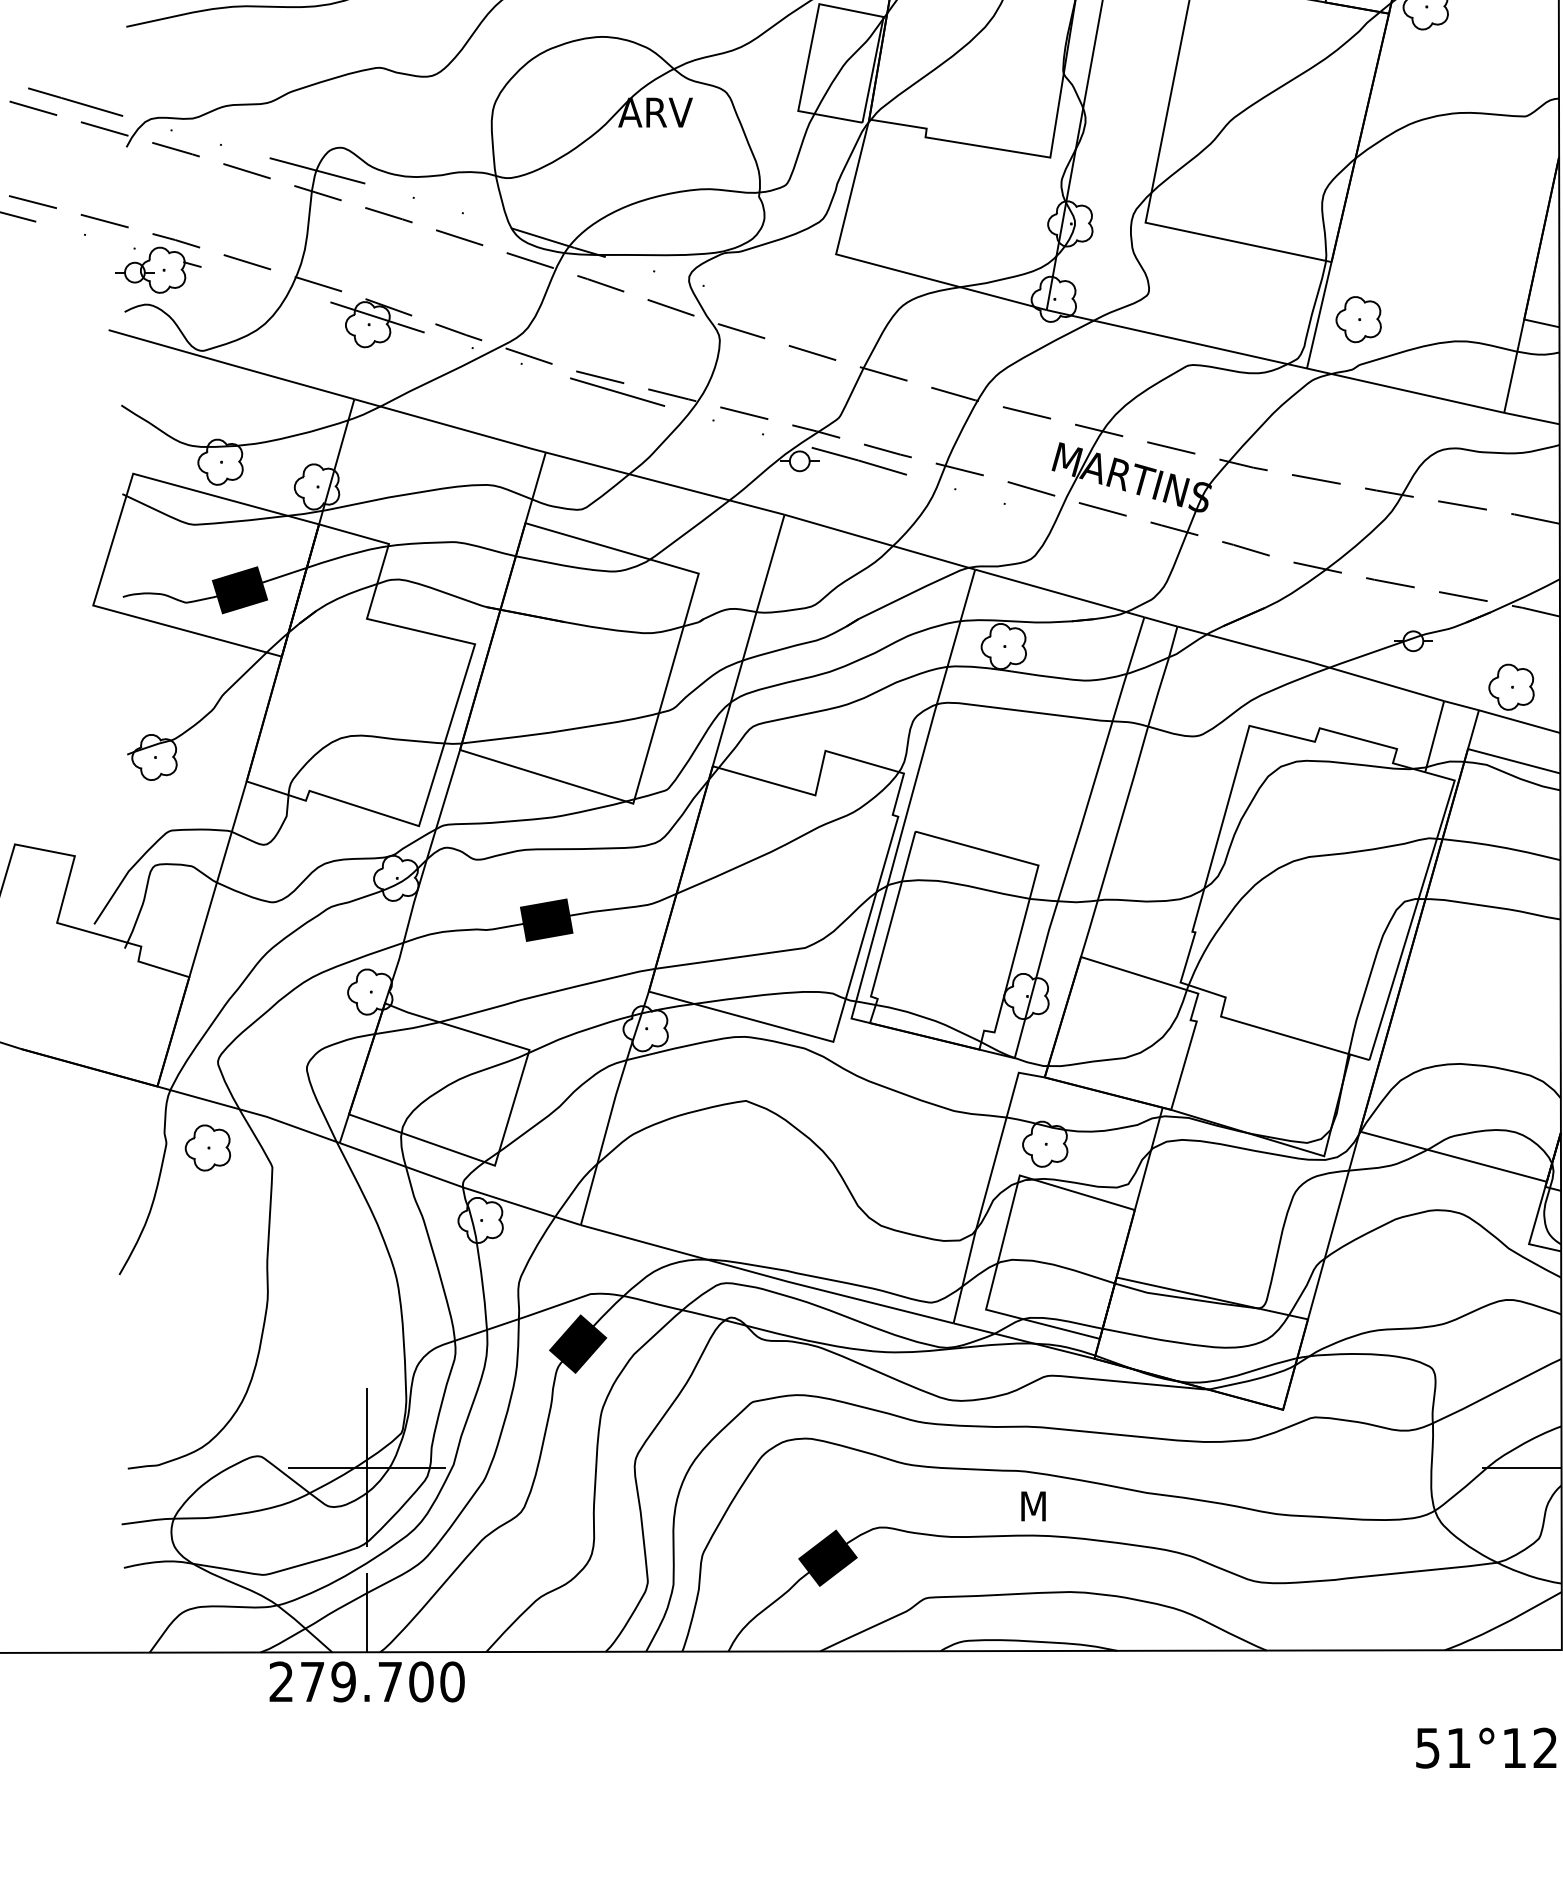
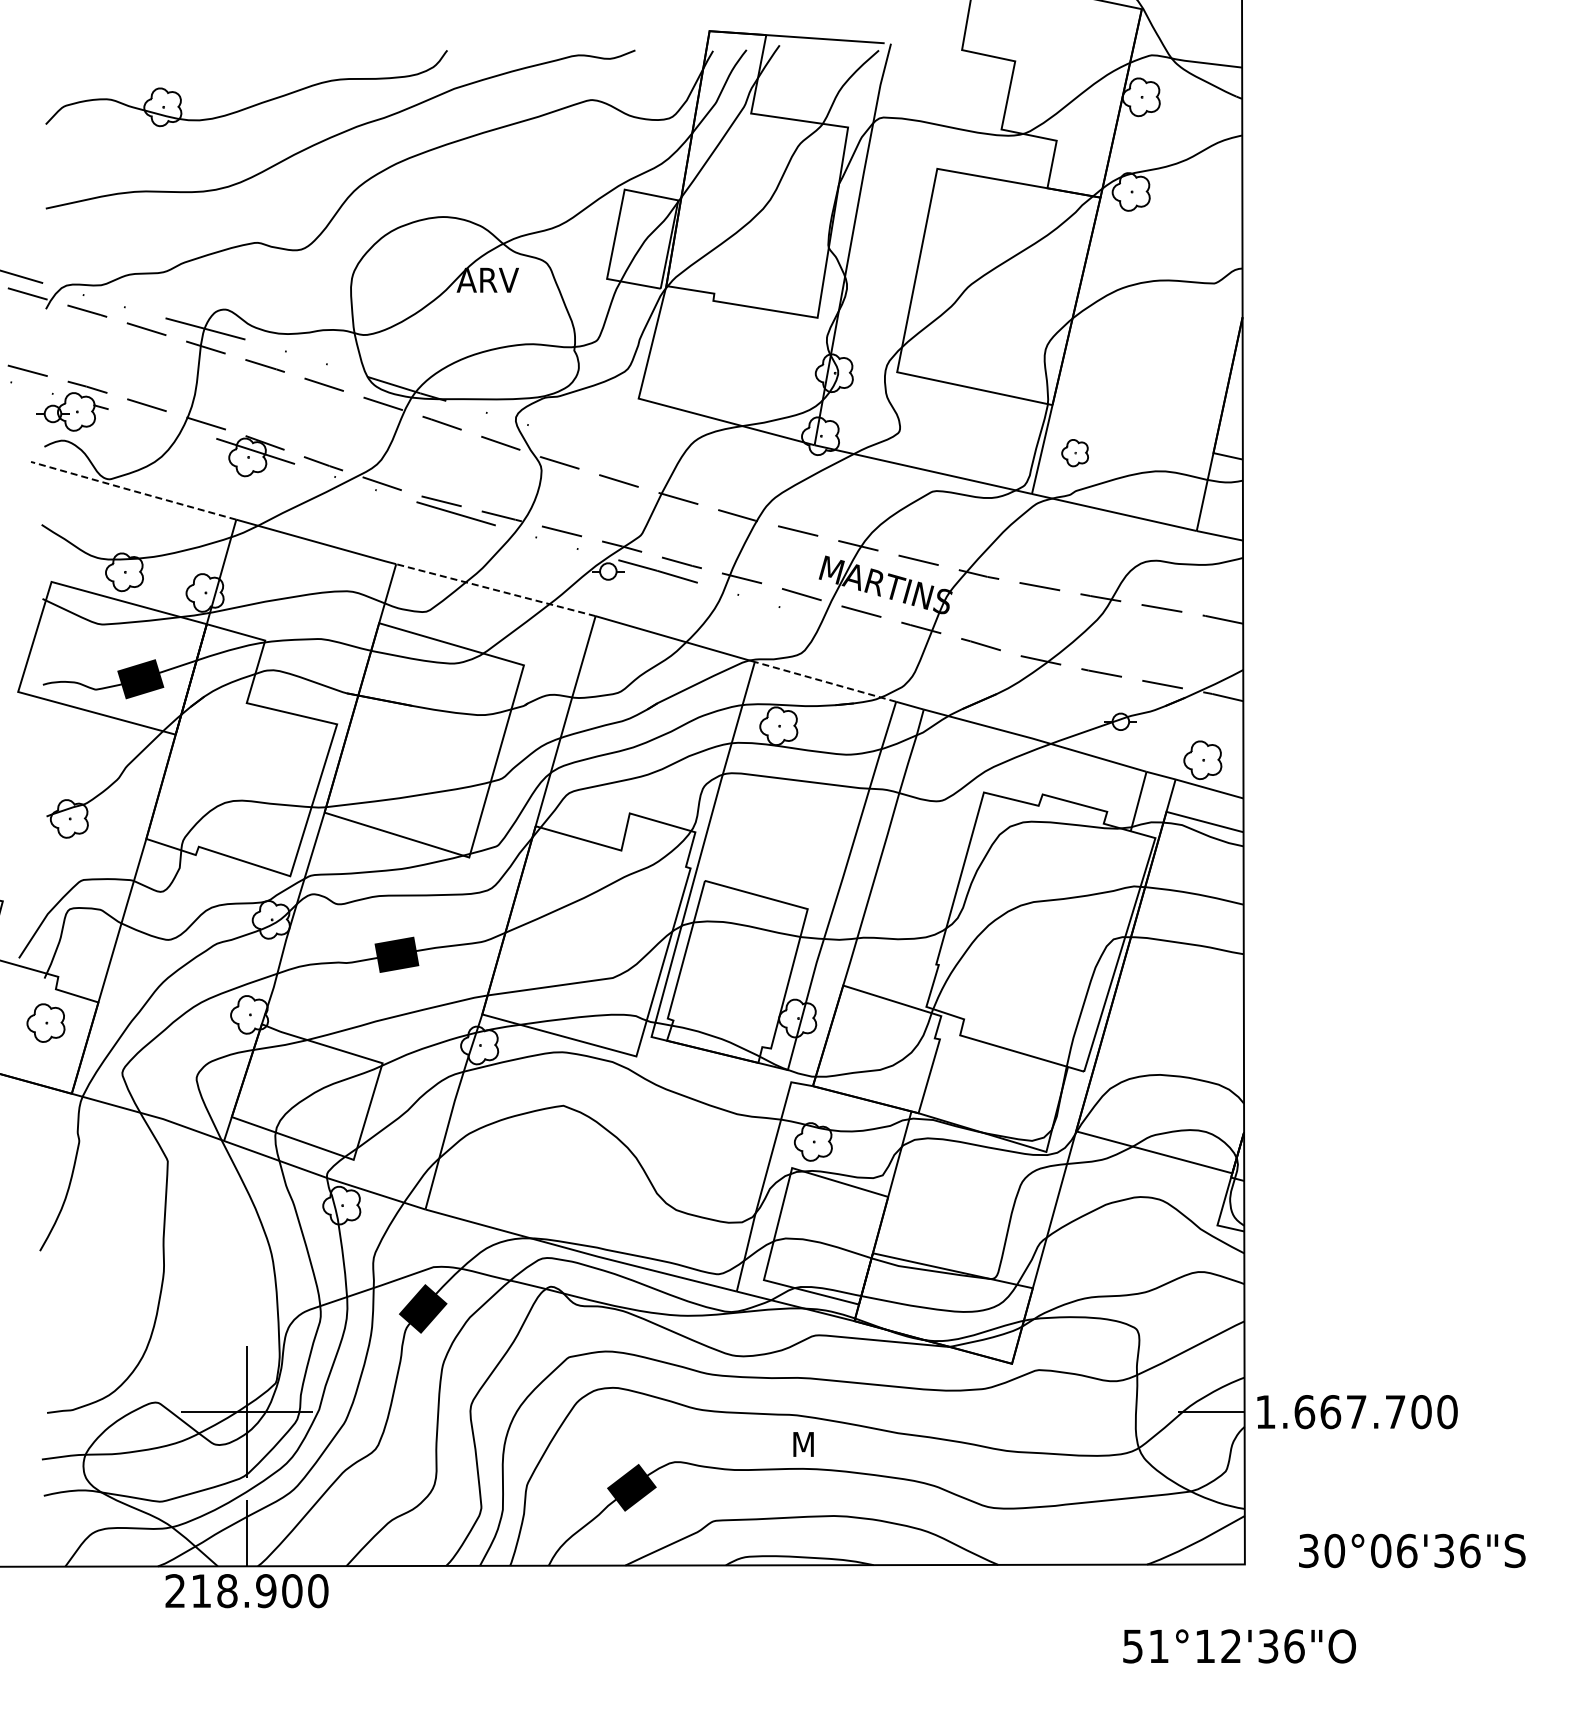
part: (1357, 318) -> (1074, 452), size x0.7
line: (230, 364) -> (132, 490), solid -> dashed
line: (664, 484) -> (495, 590), solid -> dashed
line: (1059, 592) -> (825, 681), solid -> dashed
part: (207, 1147) -> (45, 1022), moved
text: (351, 1682) -> (233, 1591), 279.700 -> 218.900

